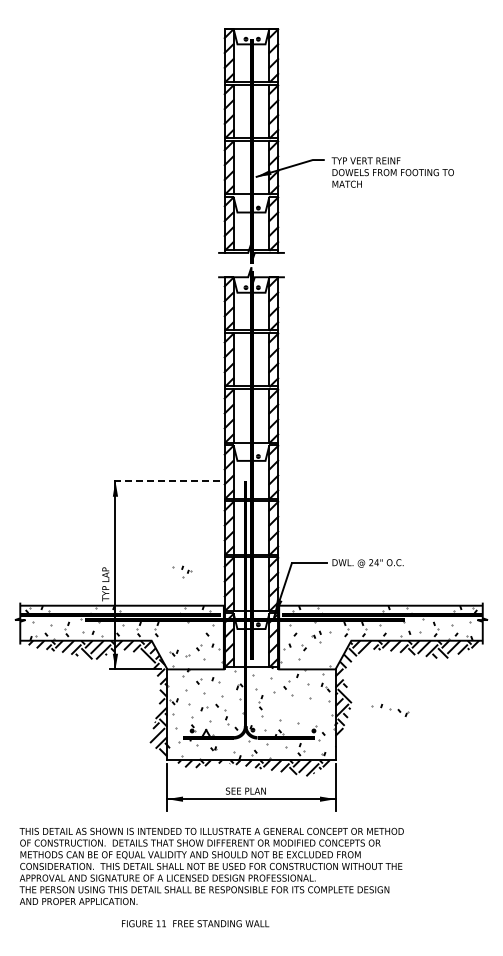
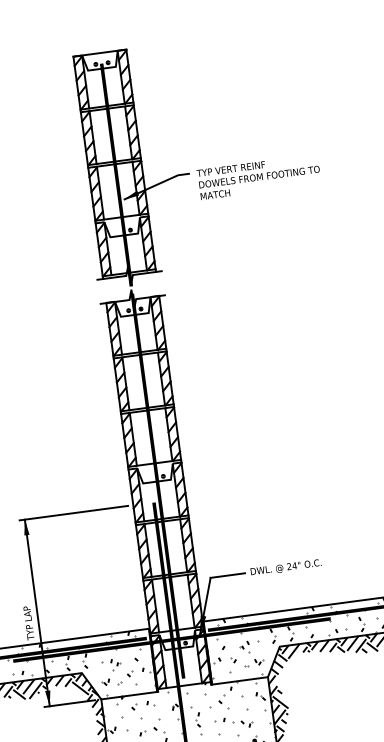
line: (164, 481) -> (73, 513), dashed -> solid
part: (182, 571) -> (111, 664), moved
part: (323, 653) -> (253, 663), added
part: (390, 709) -> (233, 722), moved

